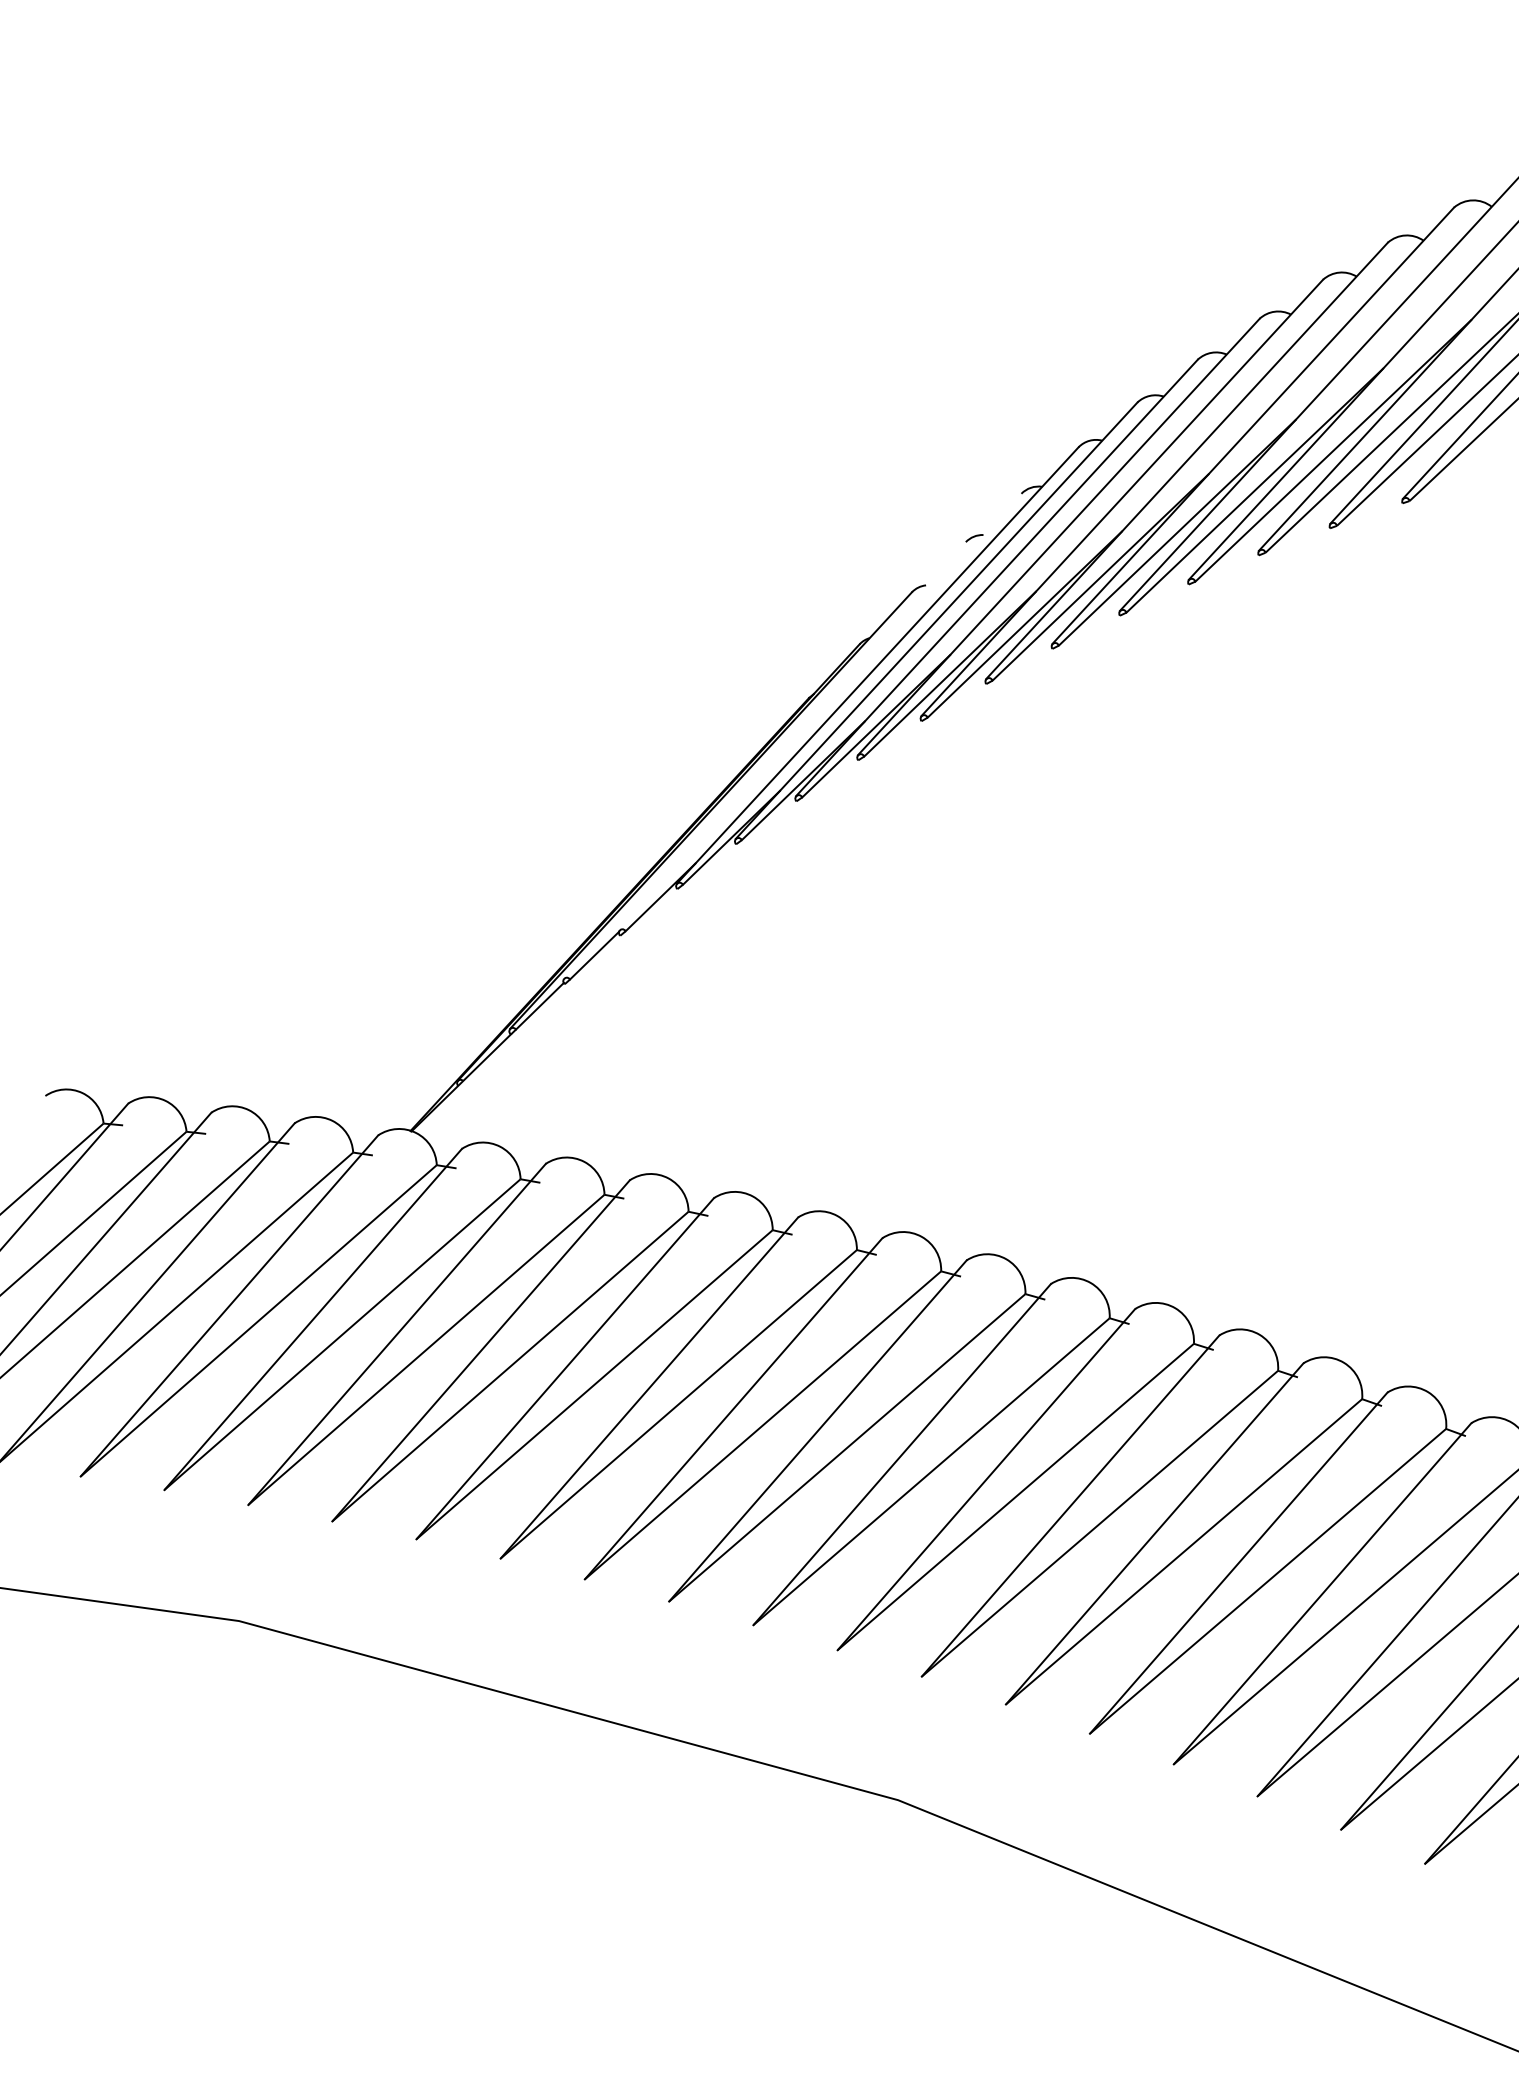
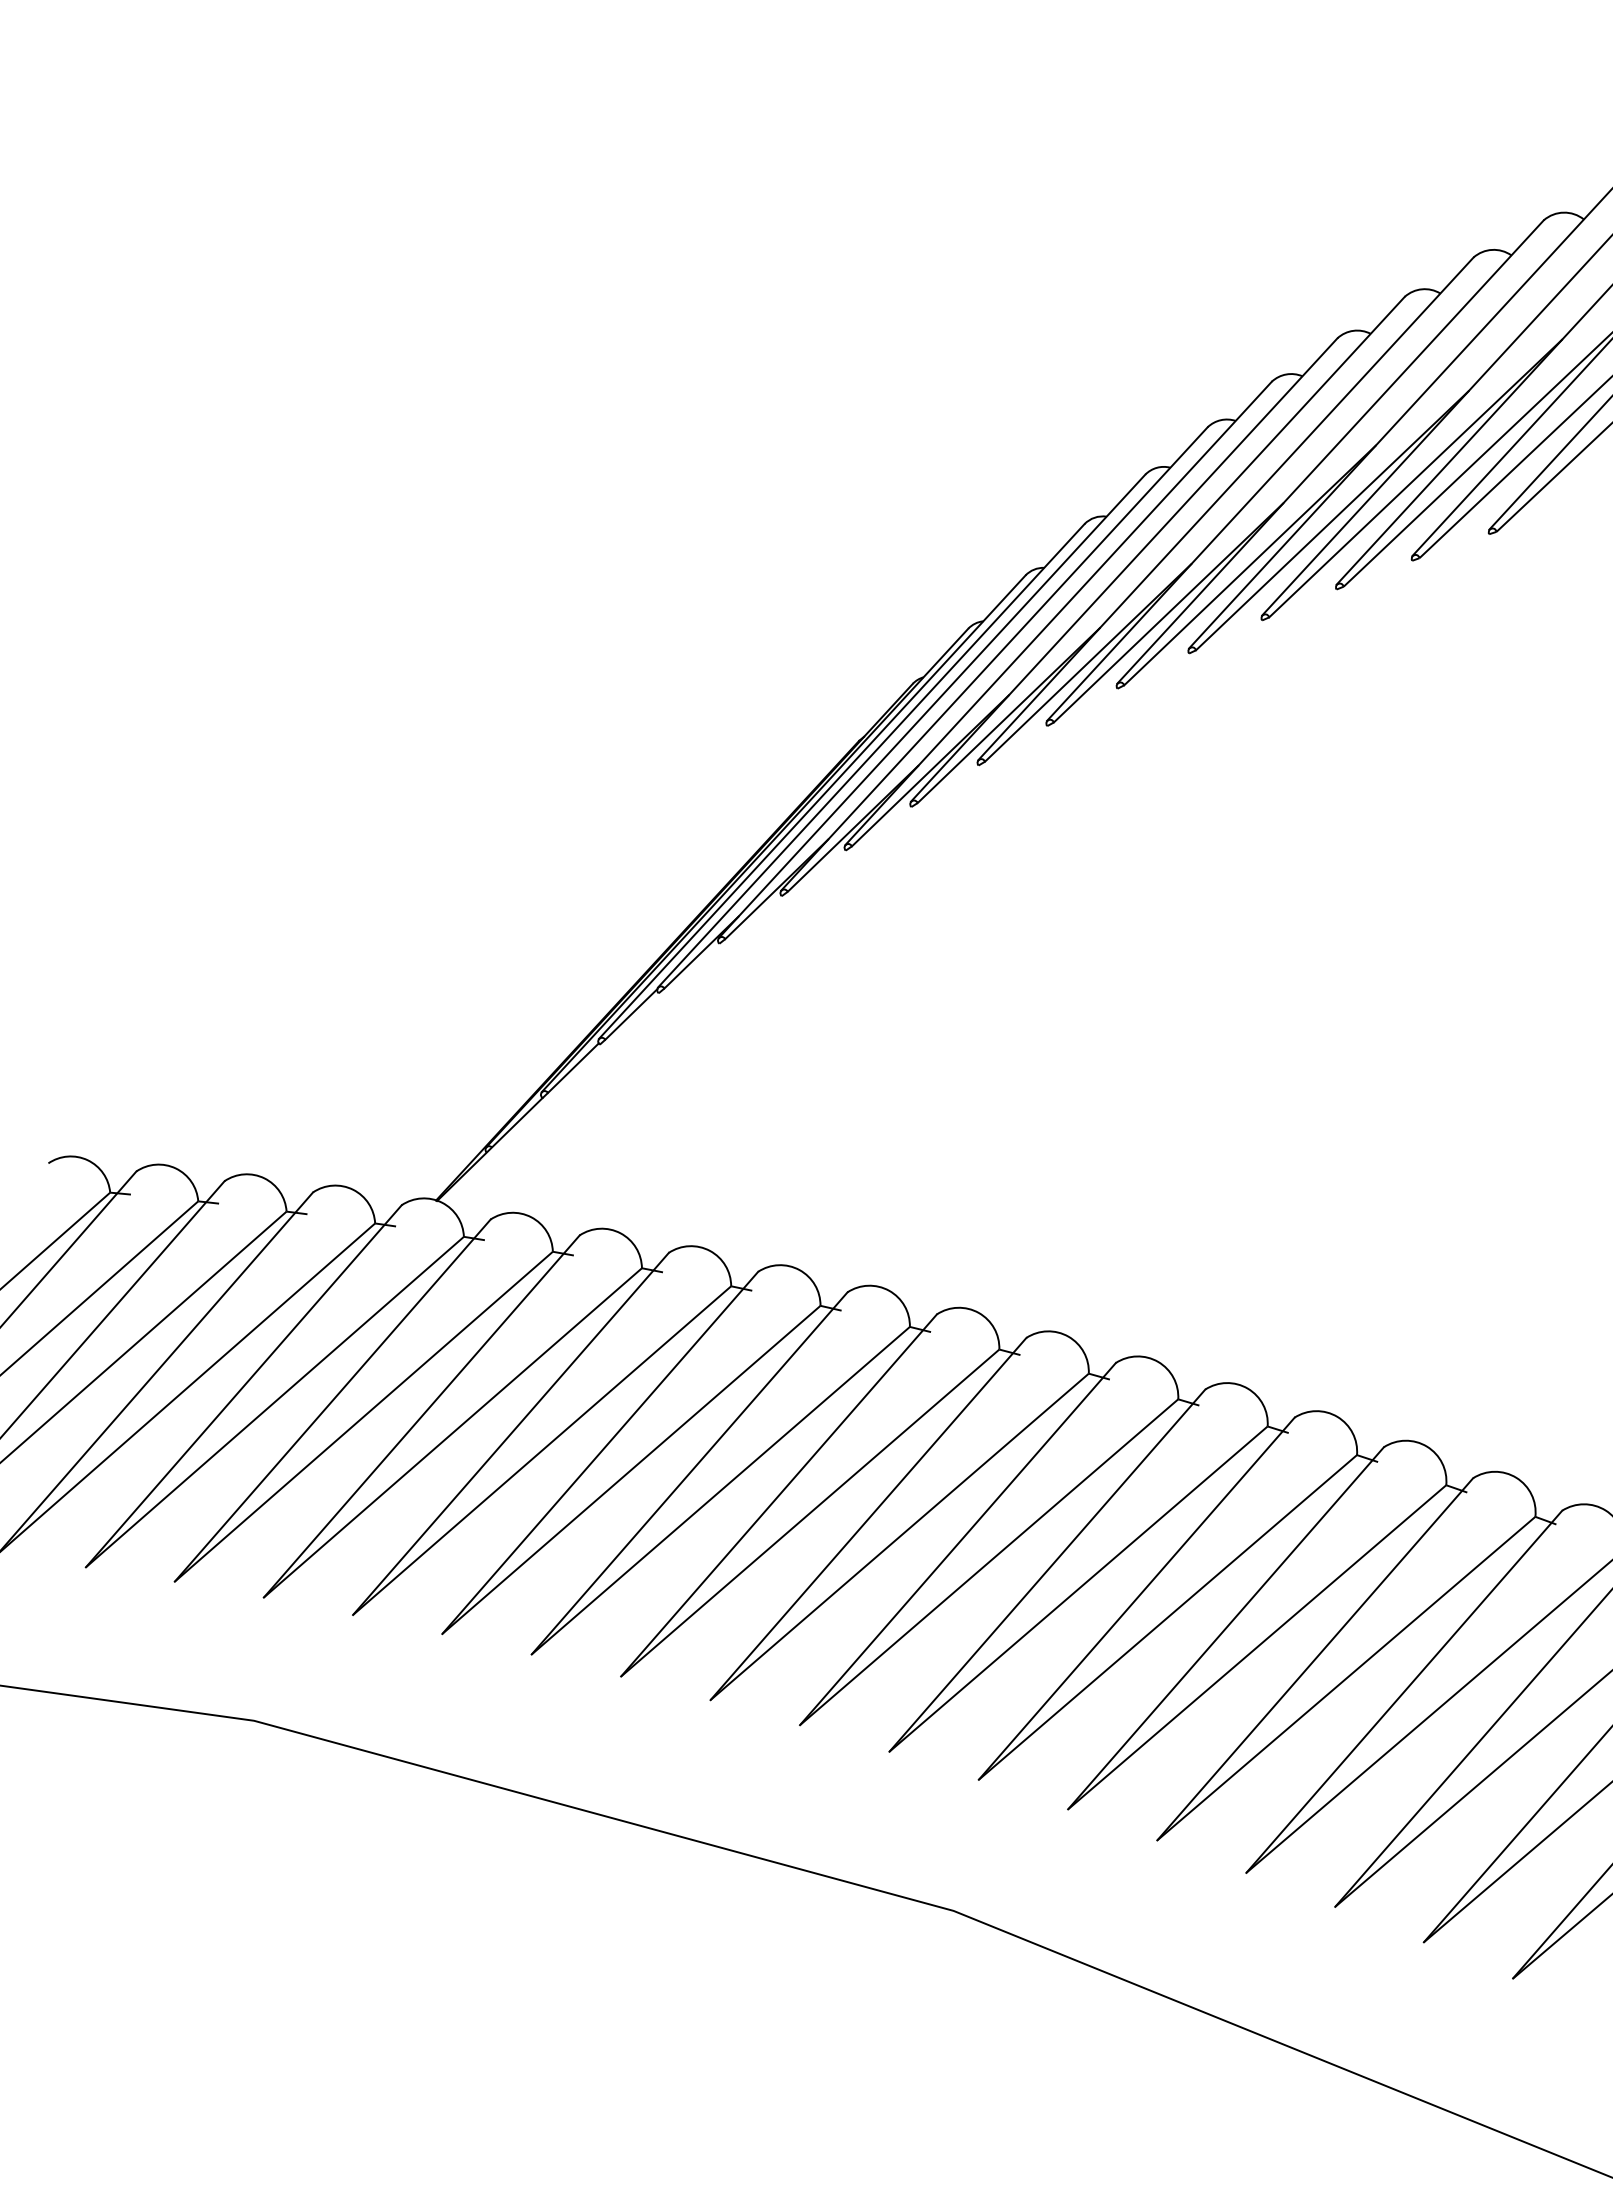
line: (820, 711) -> (871, 755), added
line: (765, 759) -> (812, 806), added

